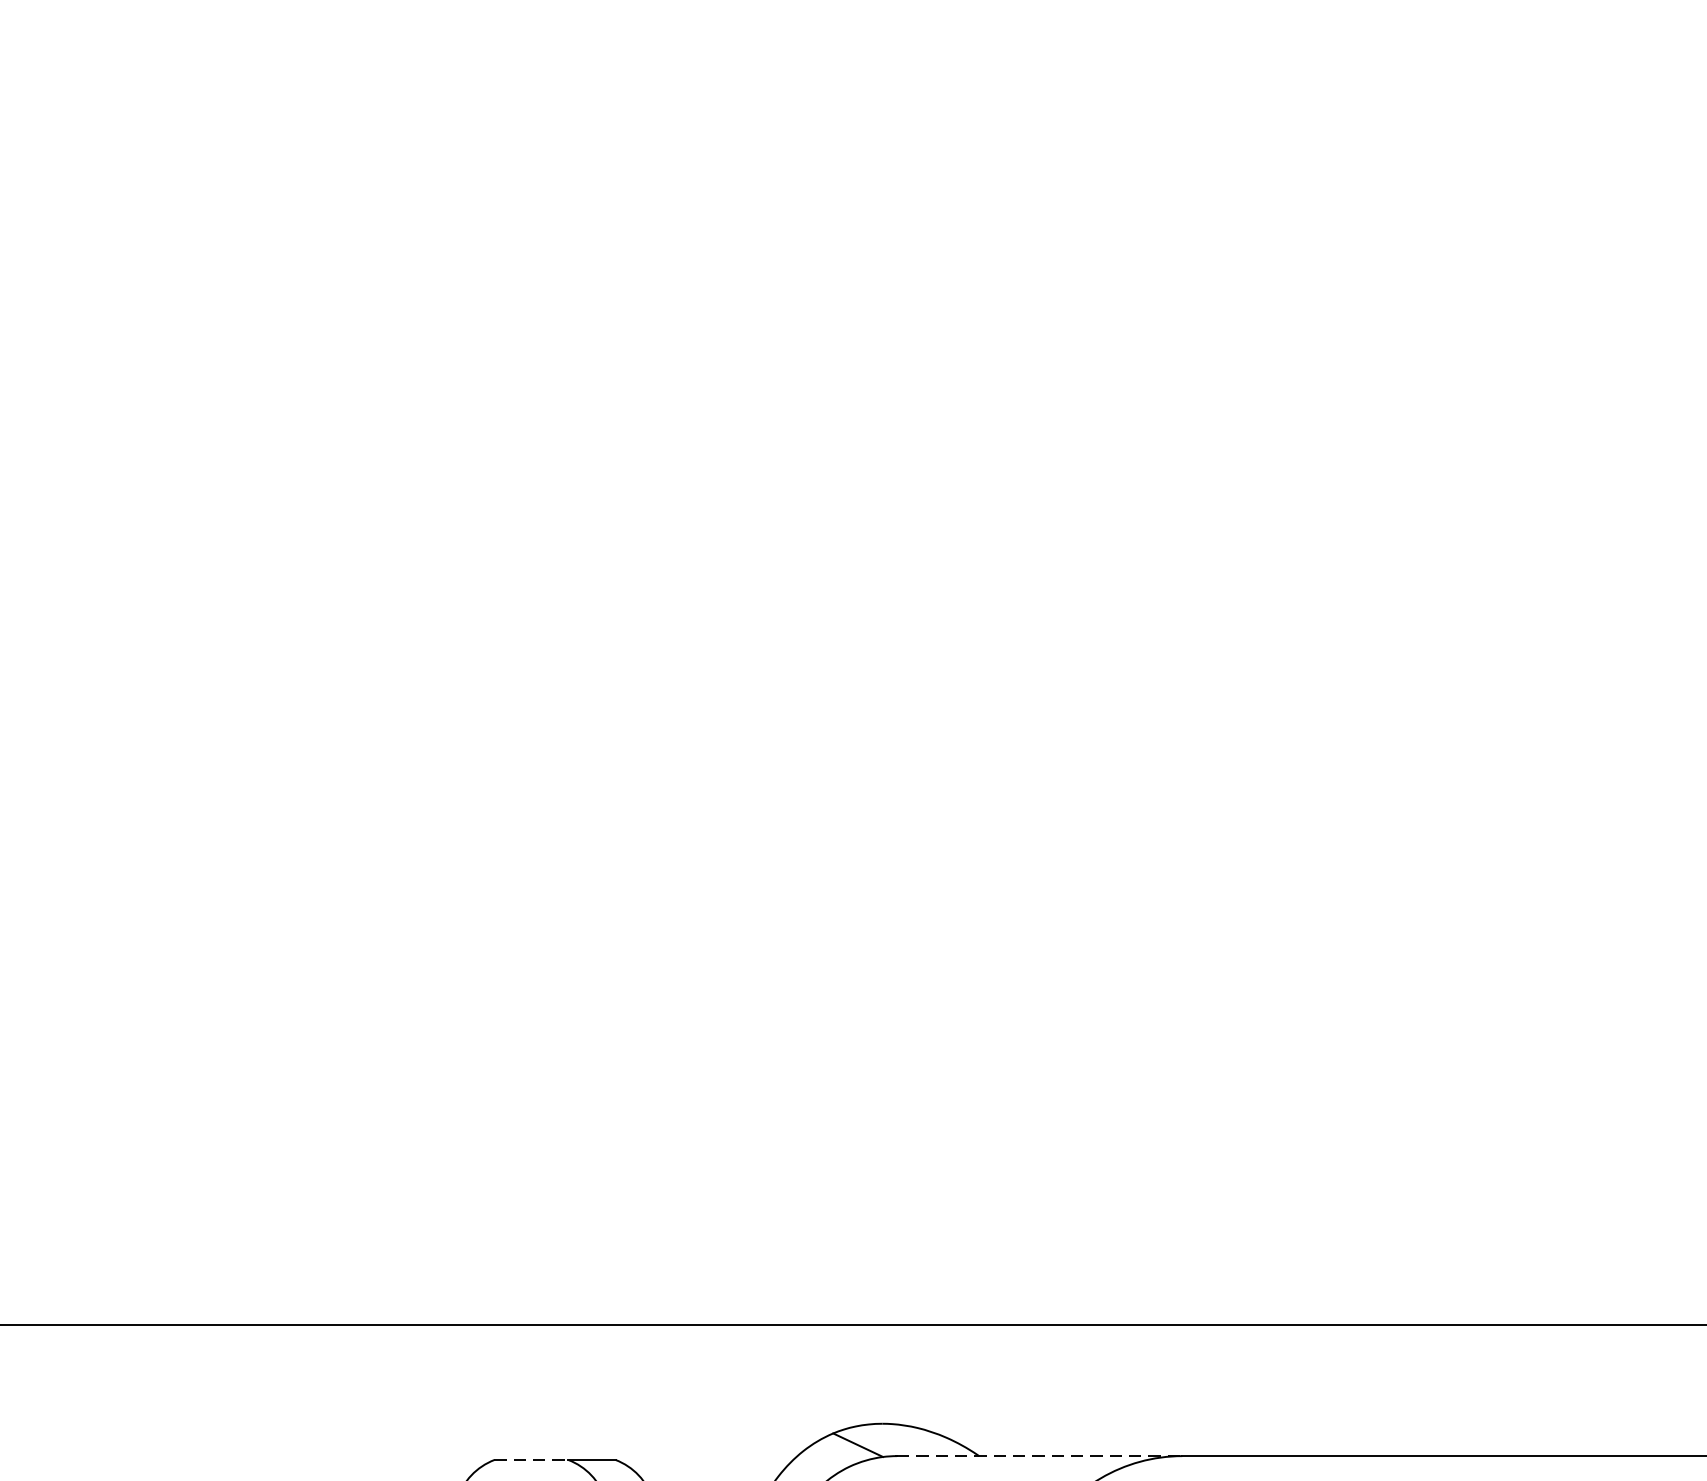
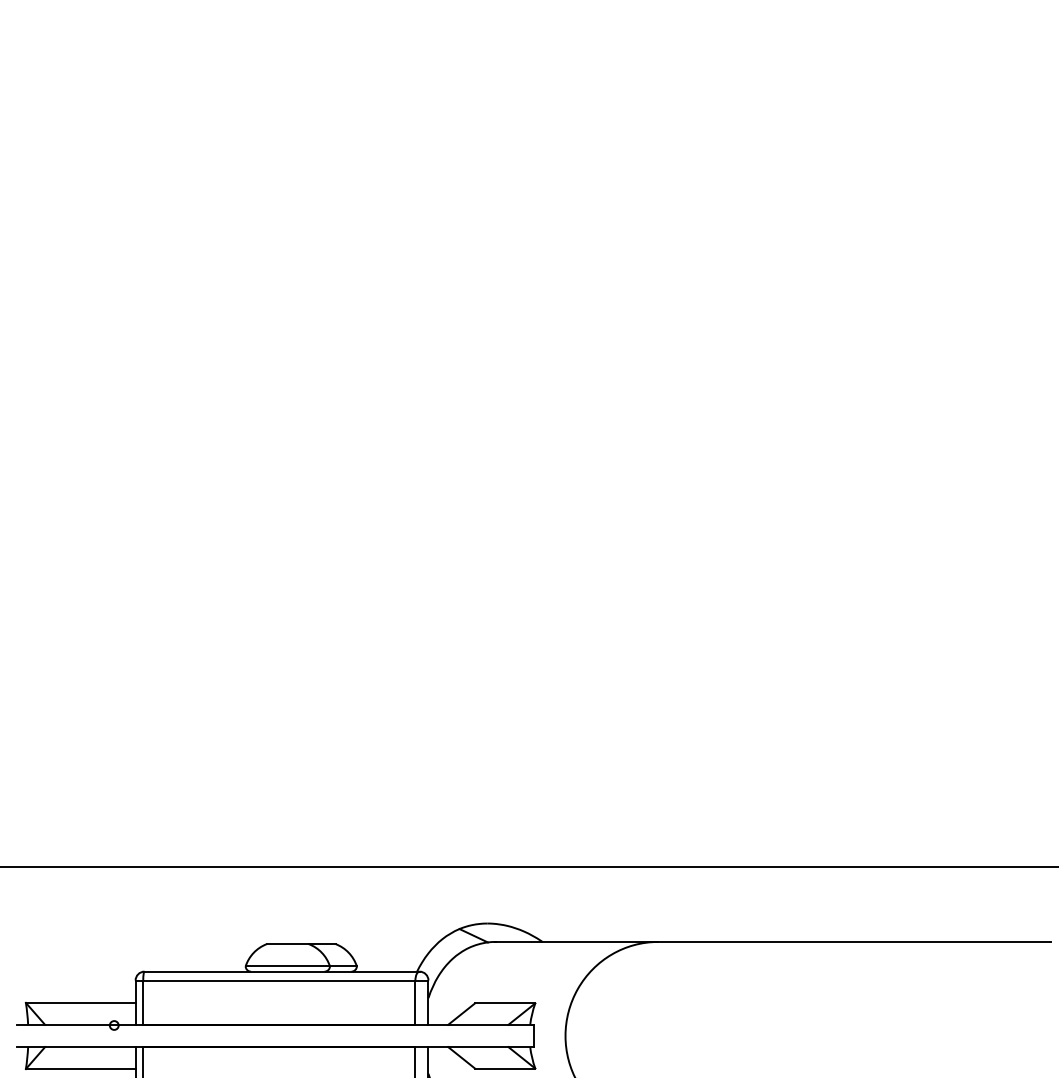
line: (1040, 1455) -> (577, 941), dashed -> solid
line: (532, 1460) -> (288, 944), dashed -> solid

